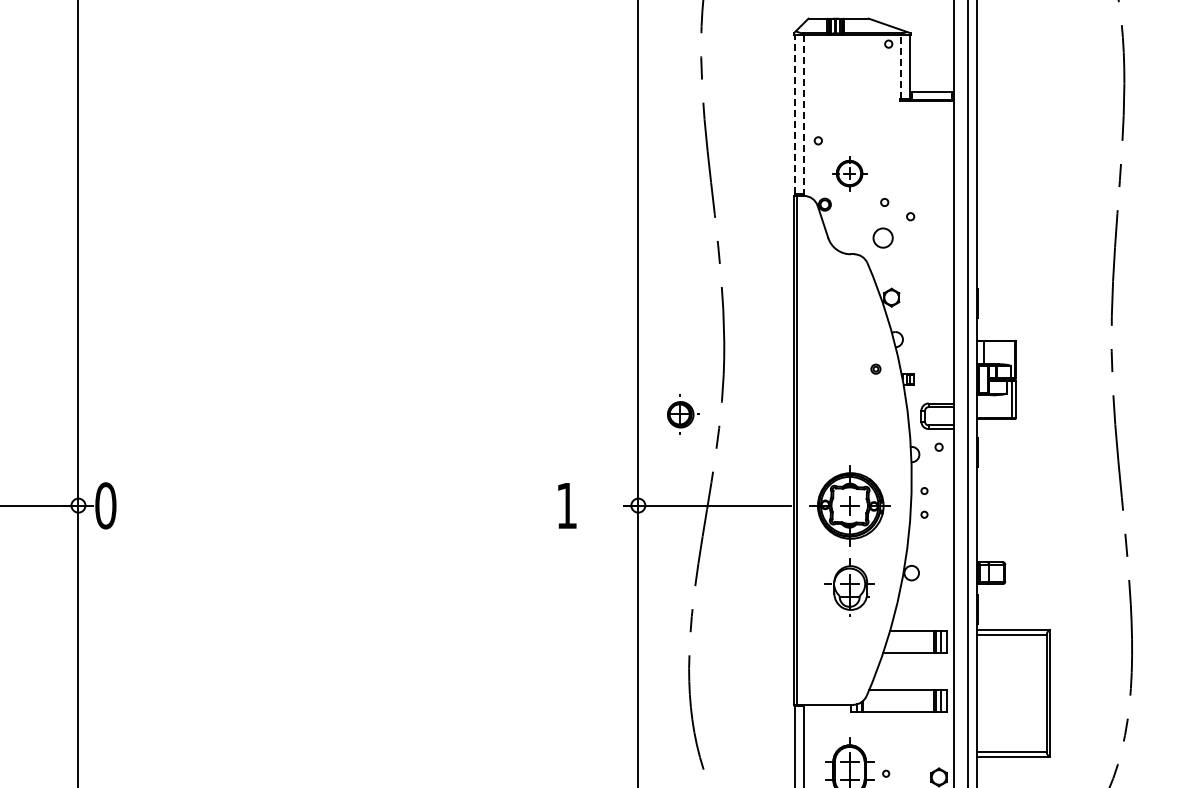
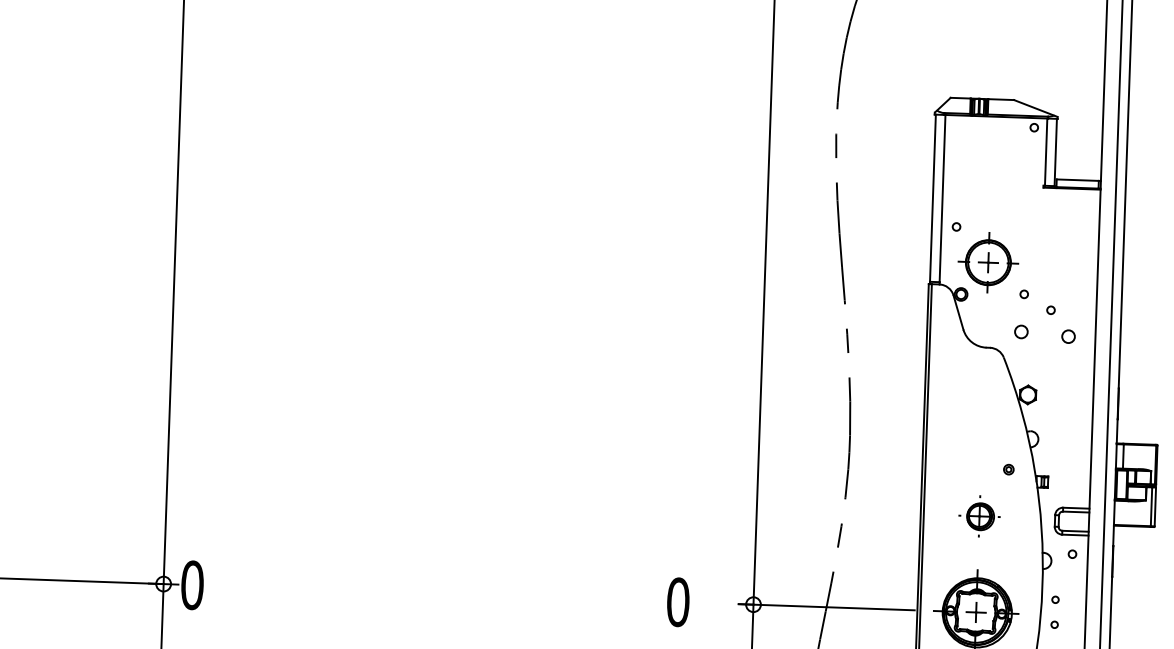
line: (900, 66) -> (1045, 151), dashed -> solid
line: (794, 113) -> (932, 197), dashed -> solid
line: (804, 114) -> (942, 198), dashed -> solid
part: (849, 173) -> (988, 262), size x1.67
circle: (883, 238) -> (1021, 332), size x0.62
circle: (927, 241) -> (1067, 337), added
part: (683, 414) -> (983, 516), moved
text: (566, 505) -> (677, 601), 1 -> 0

